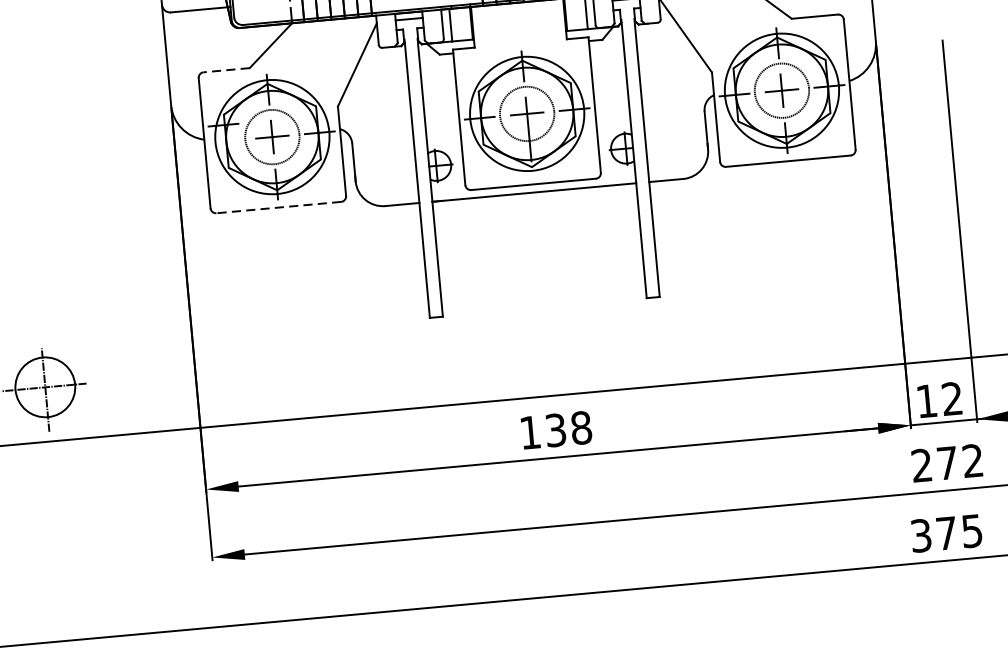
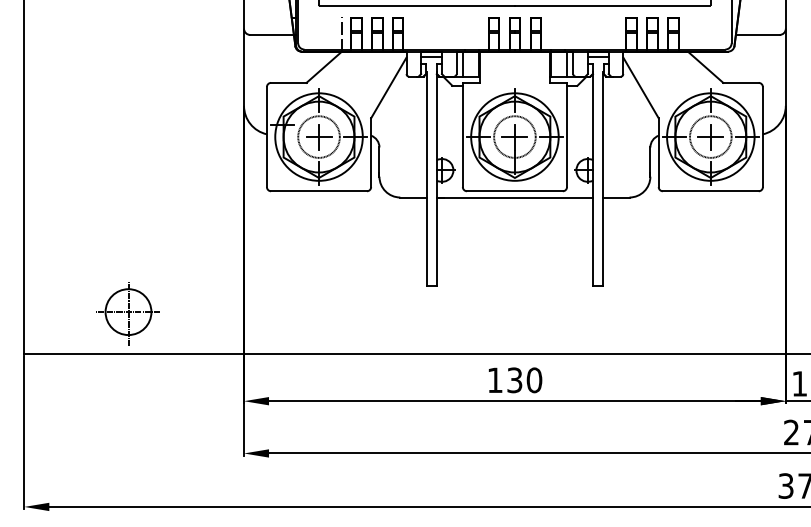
line: (226, 69) -> (288, 82), dashed -> solid
line: (279, 207) -> (319, 191), dashed -> solid
text: (581, 426) -> (534, 379), 138 -> 130

